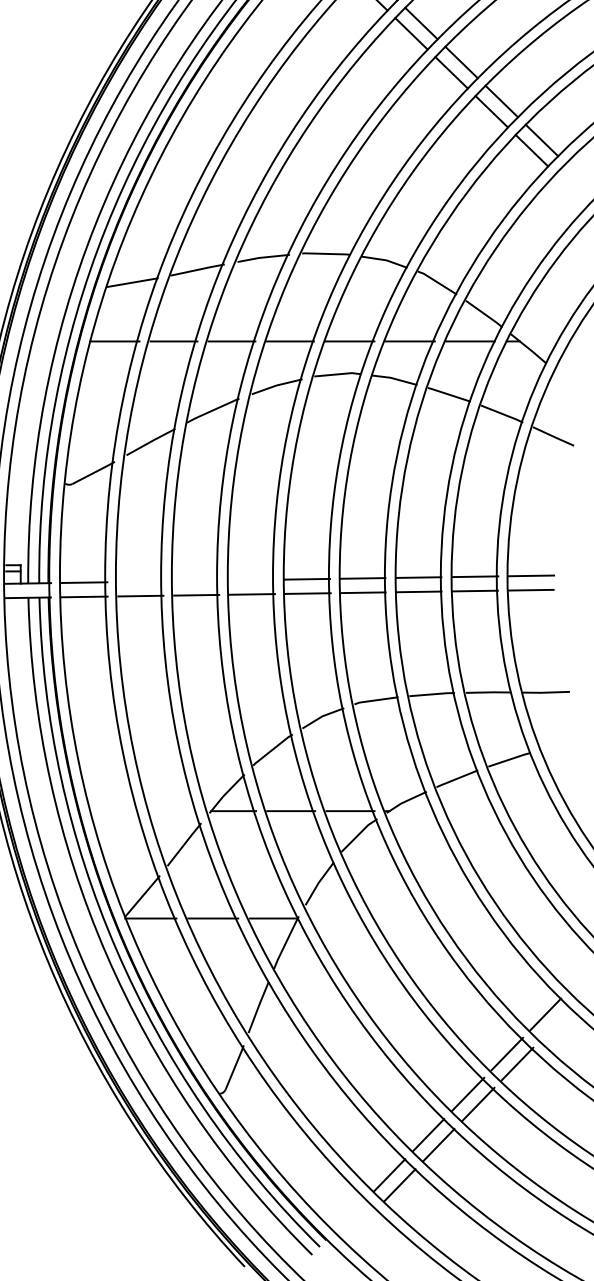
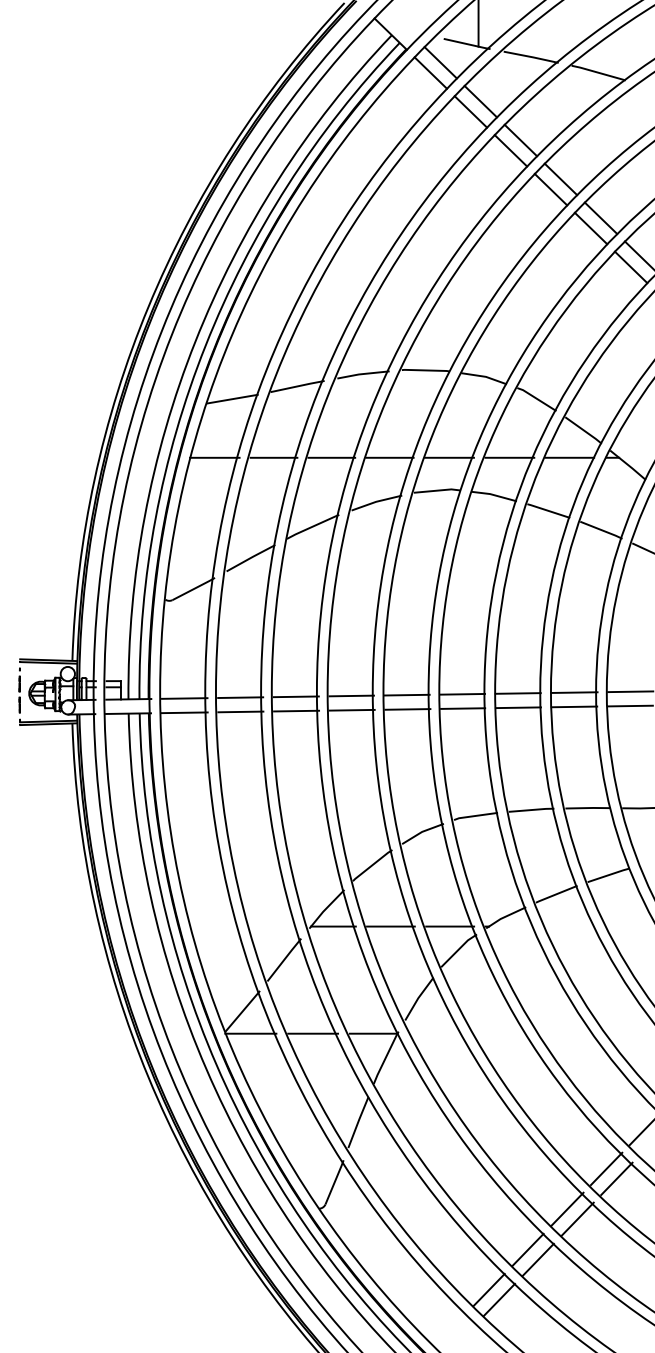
line: (251, 579) -> (351, 695), added
line: (195, 580) -> (295, 696), added
line: (140, 581) -> (240, 697), added

